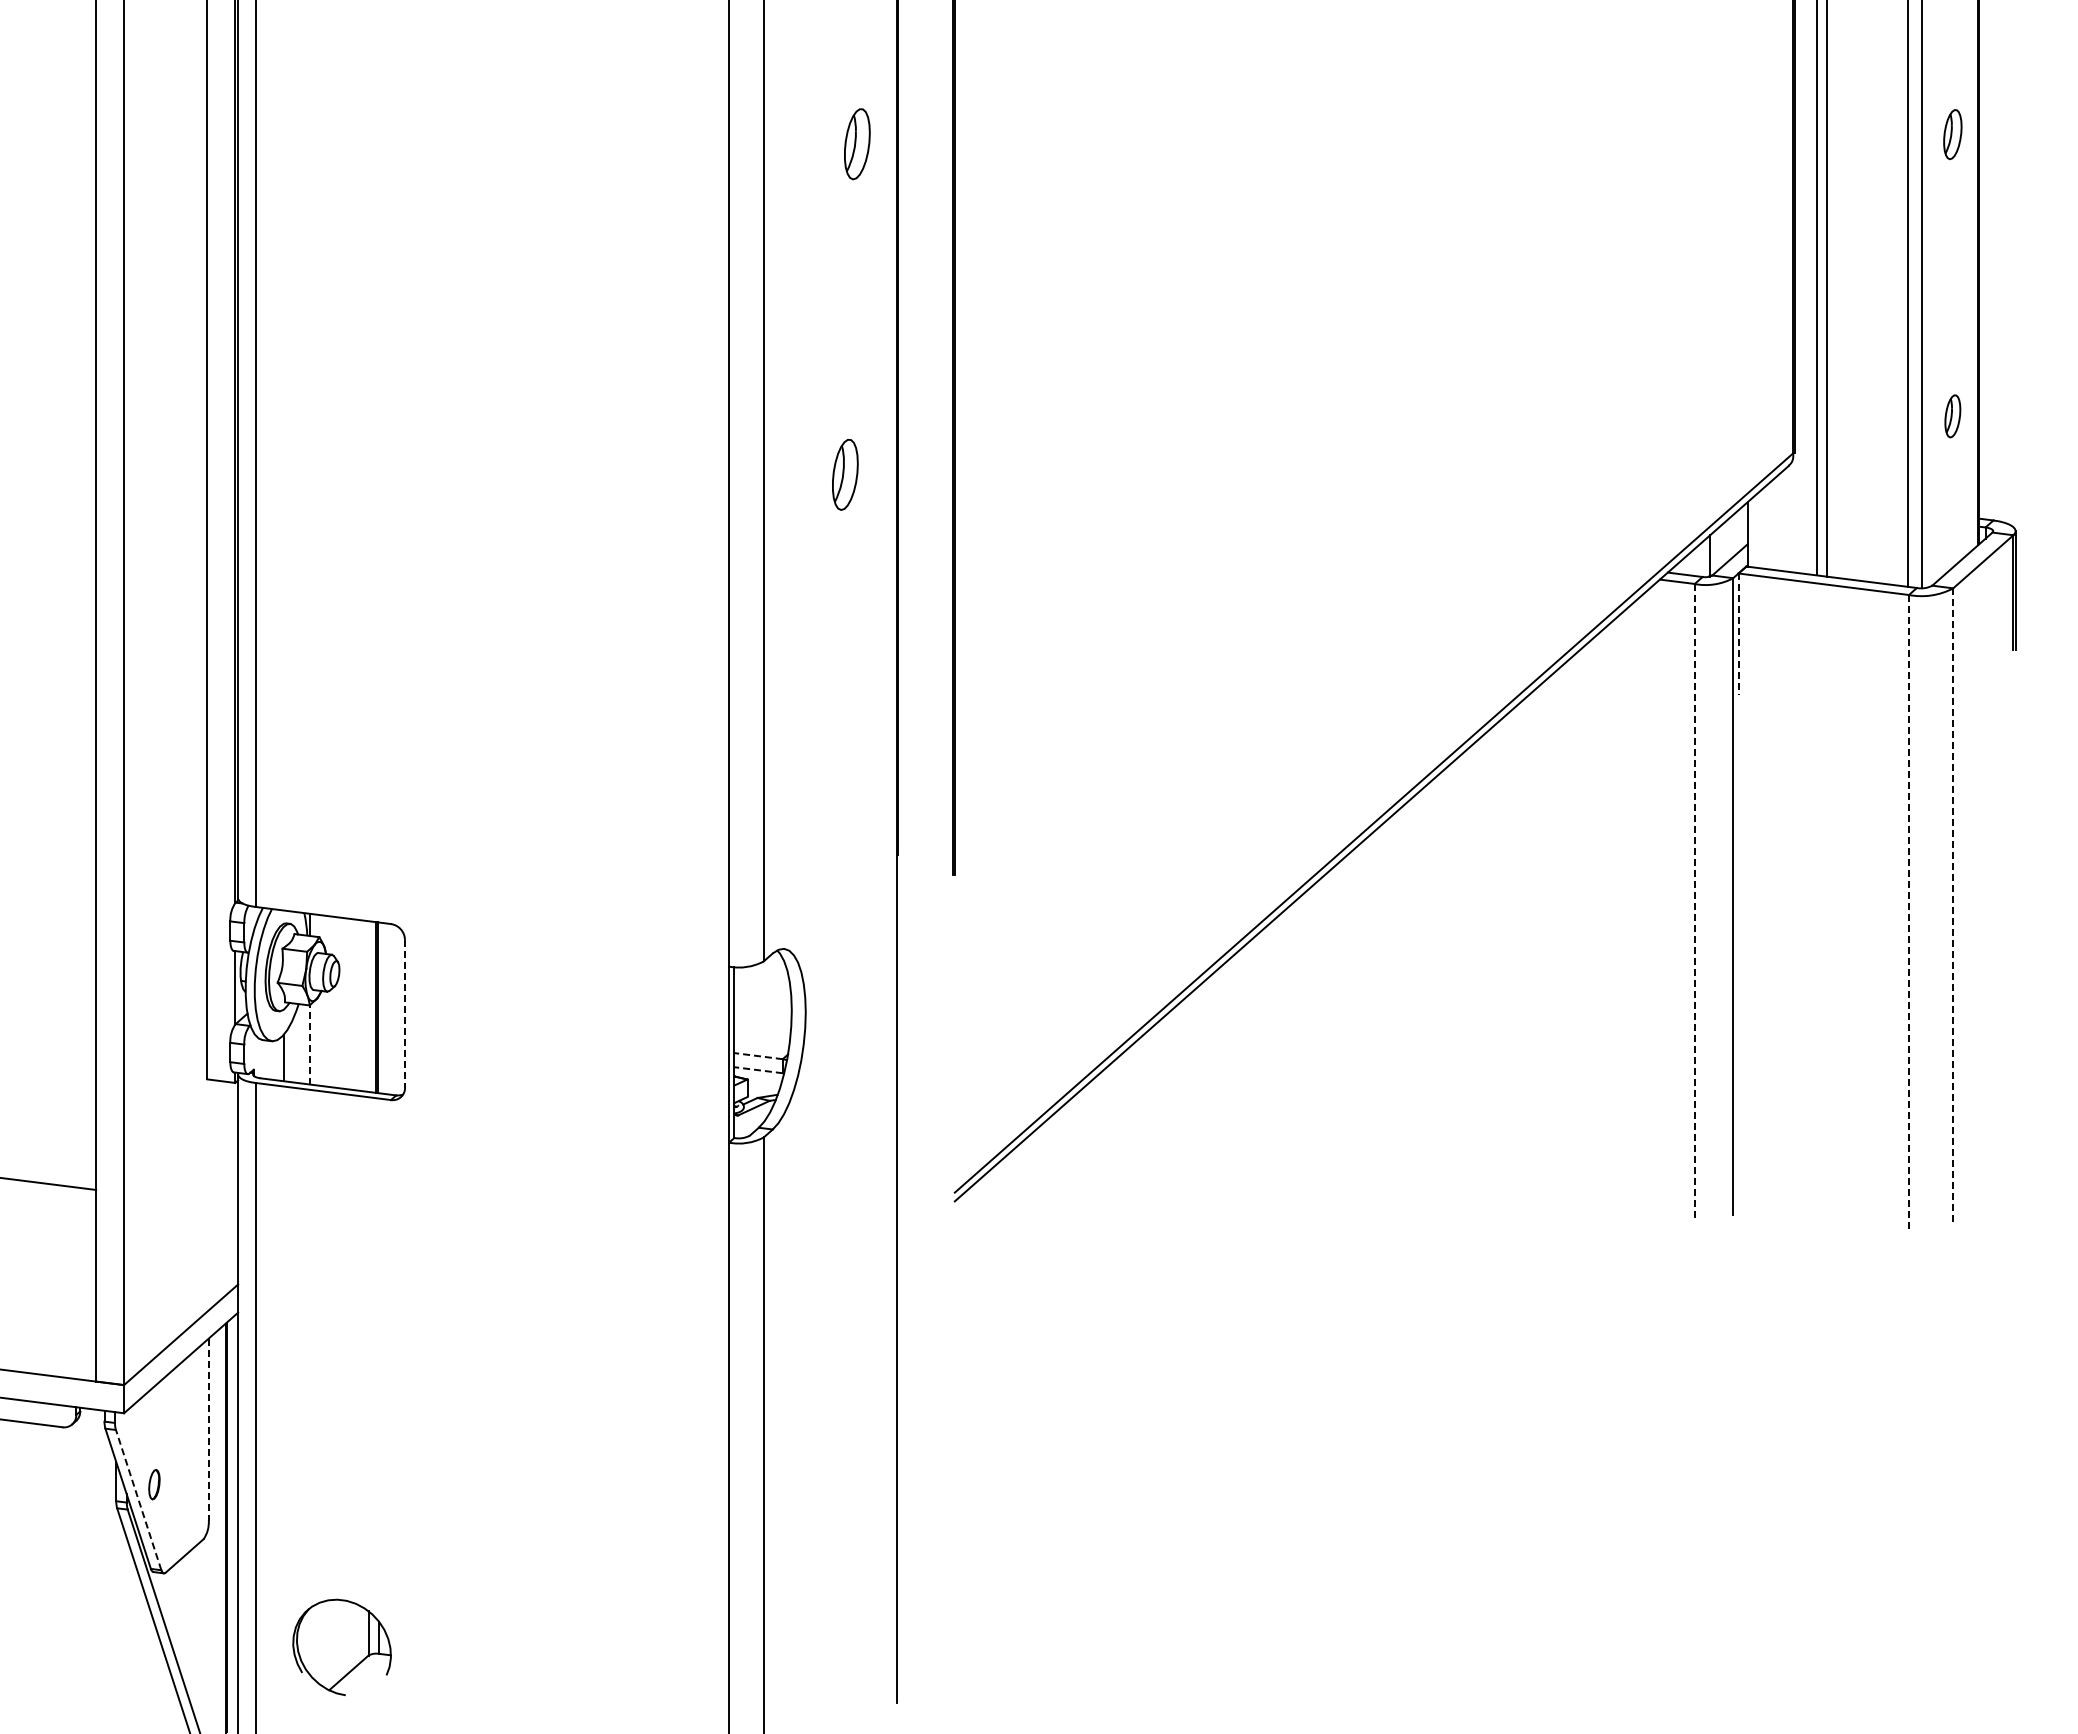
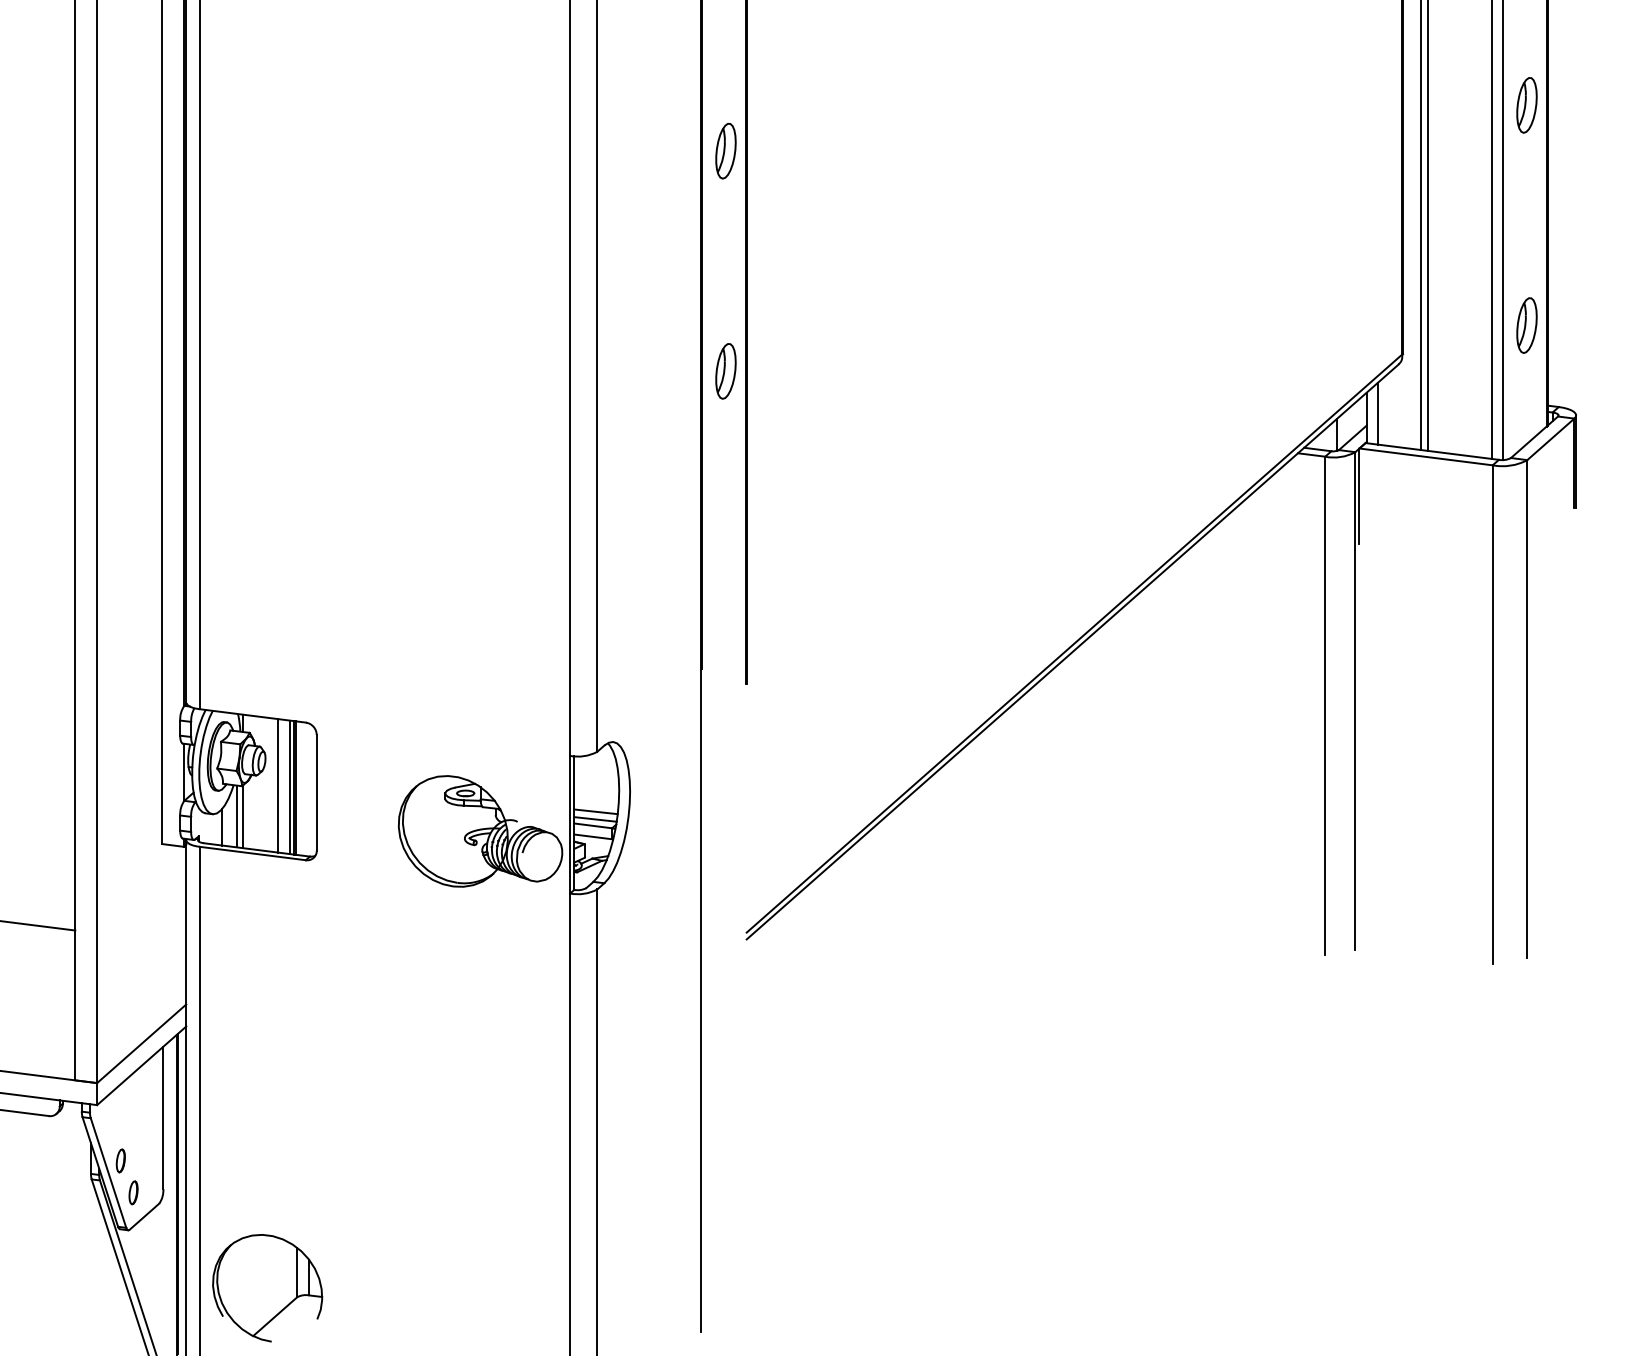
part: (1952, 134) -> (1526, 105), size x1.43
part: (857, 144) -> (726, 151), moved
part: (1952, 416) -> (1526, 325), size x1.67
part: (845, 474) -> (726, 371), moved
line: (1761, 528) -> (1377, 413), added
line: (1738, 634) -> (1359, 496), dashed -> solid
line: (1694, 902) -> (1325, 705), dashed -> solid
line: (1953, 906) -> (1527, 708), dashed -> solid
line: (1908, 913) -> (1492, 714), dashed -> solid
line: (355, 1004) -> (278, 785), added
line: (370, 1006) -> (289, 787), added
line: (404, 1013) -> (316, 792), dashed -> solid
line: (761, 1038) -> (595, 812), added
line: (303, 1043) -> (237, 816), added
line: (310, 1044) -> (242, 816), dashed -> solid
line: (761, 1047) -> (595, 819), added
line: (758, 1056) -> (593, 826), dashed -> solid
part: (614, 1062) -> (480, 830), added
line: (758, 1070) -> (593, 837), dashed -> solid
line: (208, 1429) -> (163, 1117), dashed -> solid
line: (138, 1500) -> (108, 1173), dashed -> solid
part: (170, 1525) -> (133, 1192), added
part: (341, 1647) -> (267, 1288), size x1.43

